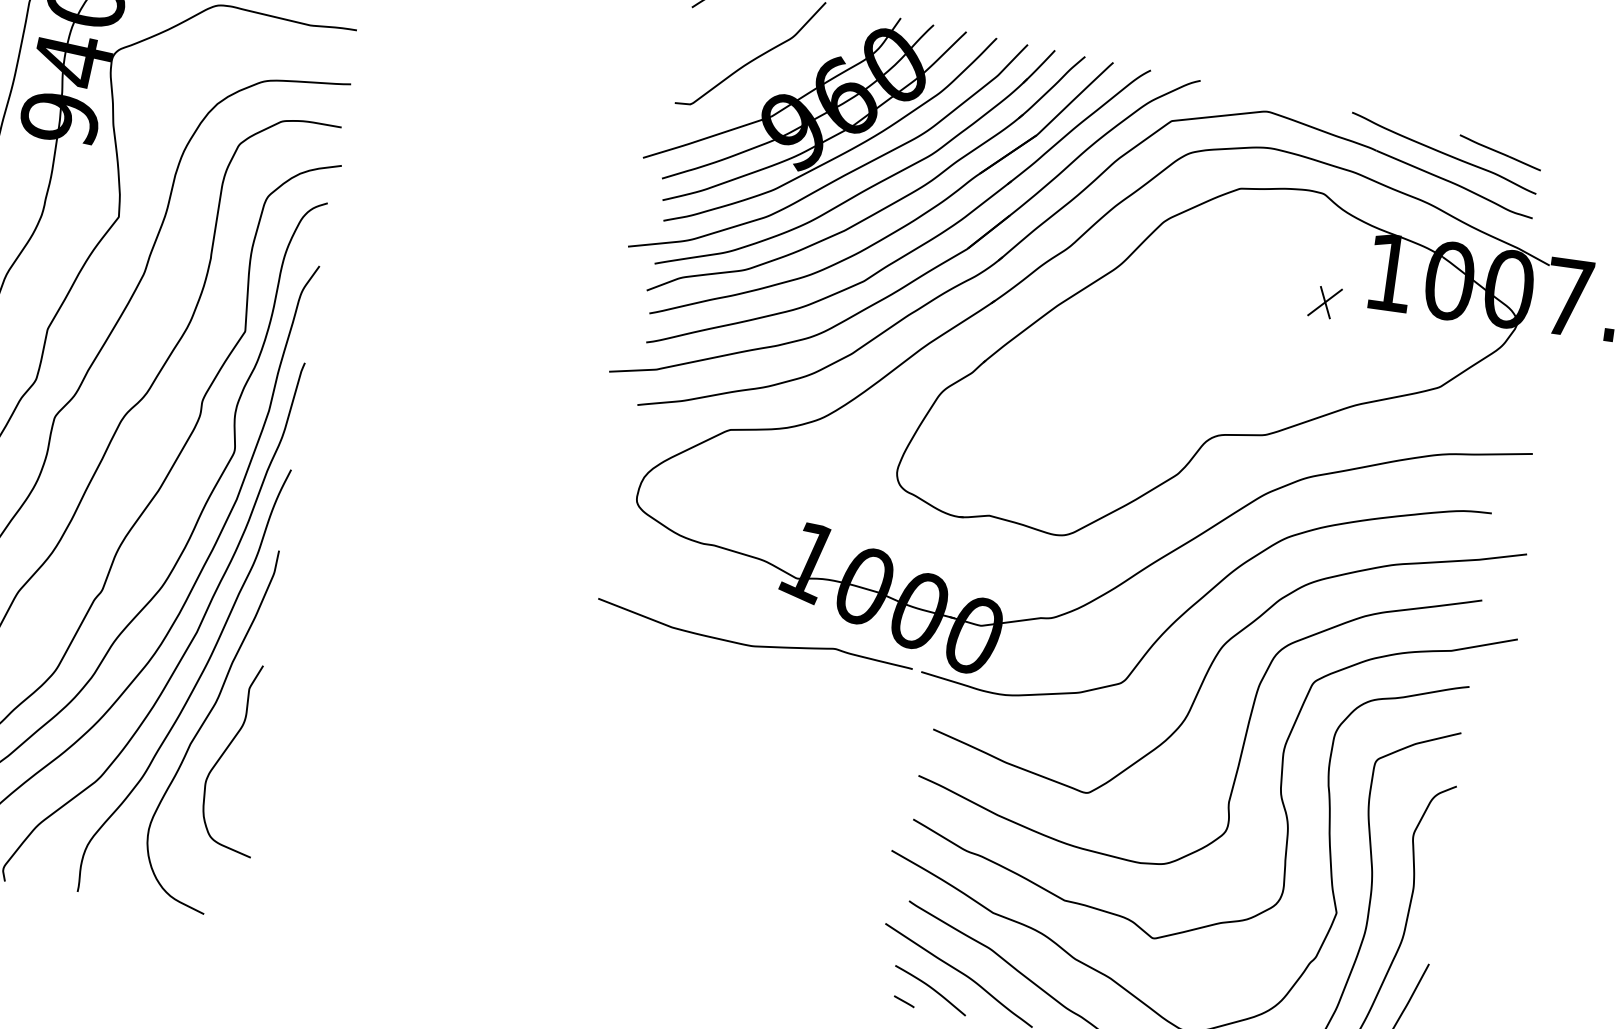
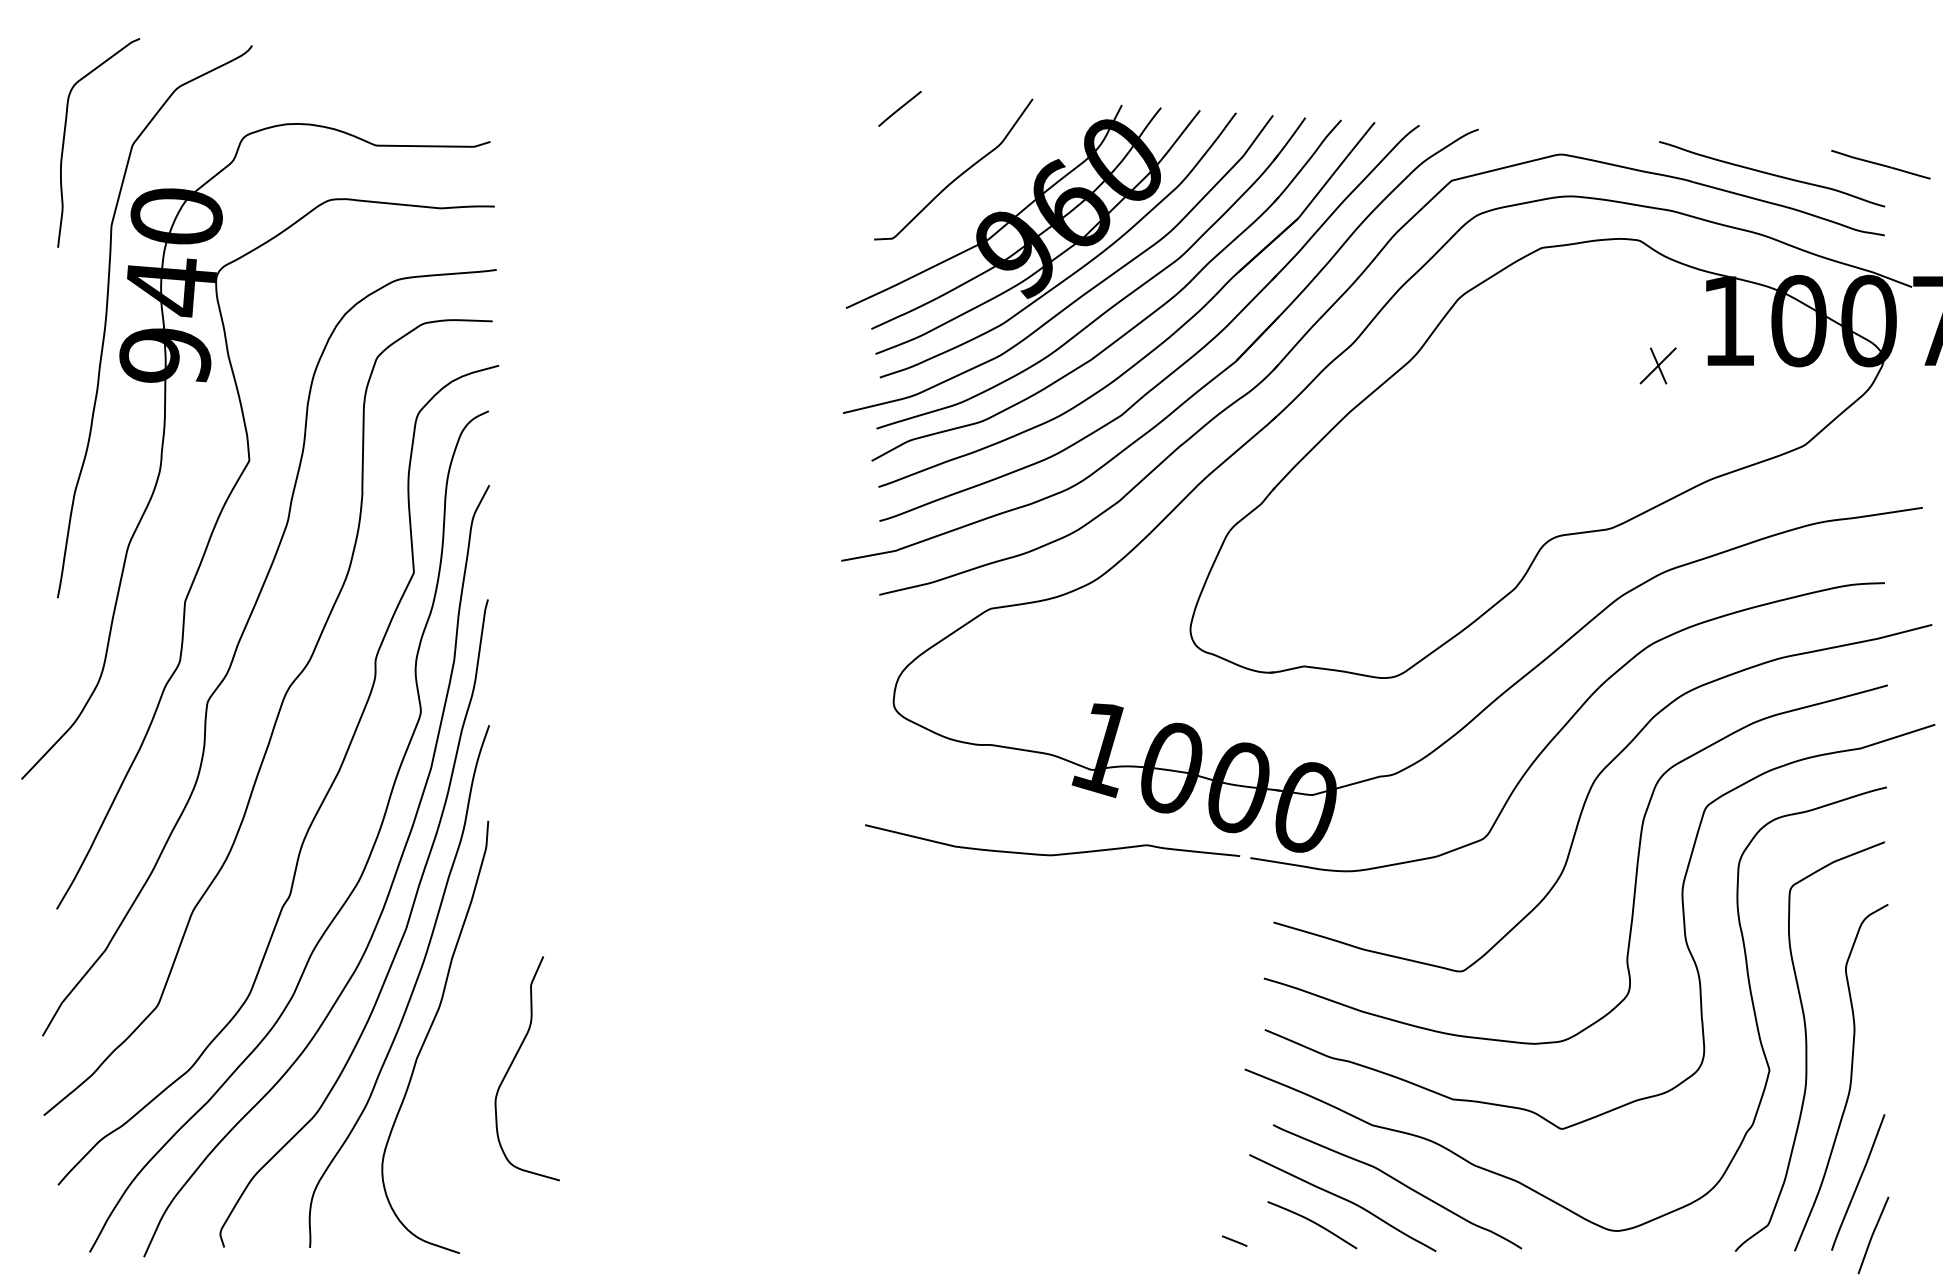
line: (1500, 152) -> (1880, 164), moved
curve: (225, 752) -> (513, 1062), moved
line: (904, 1001) -> (1234, 1240), moved

